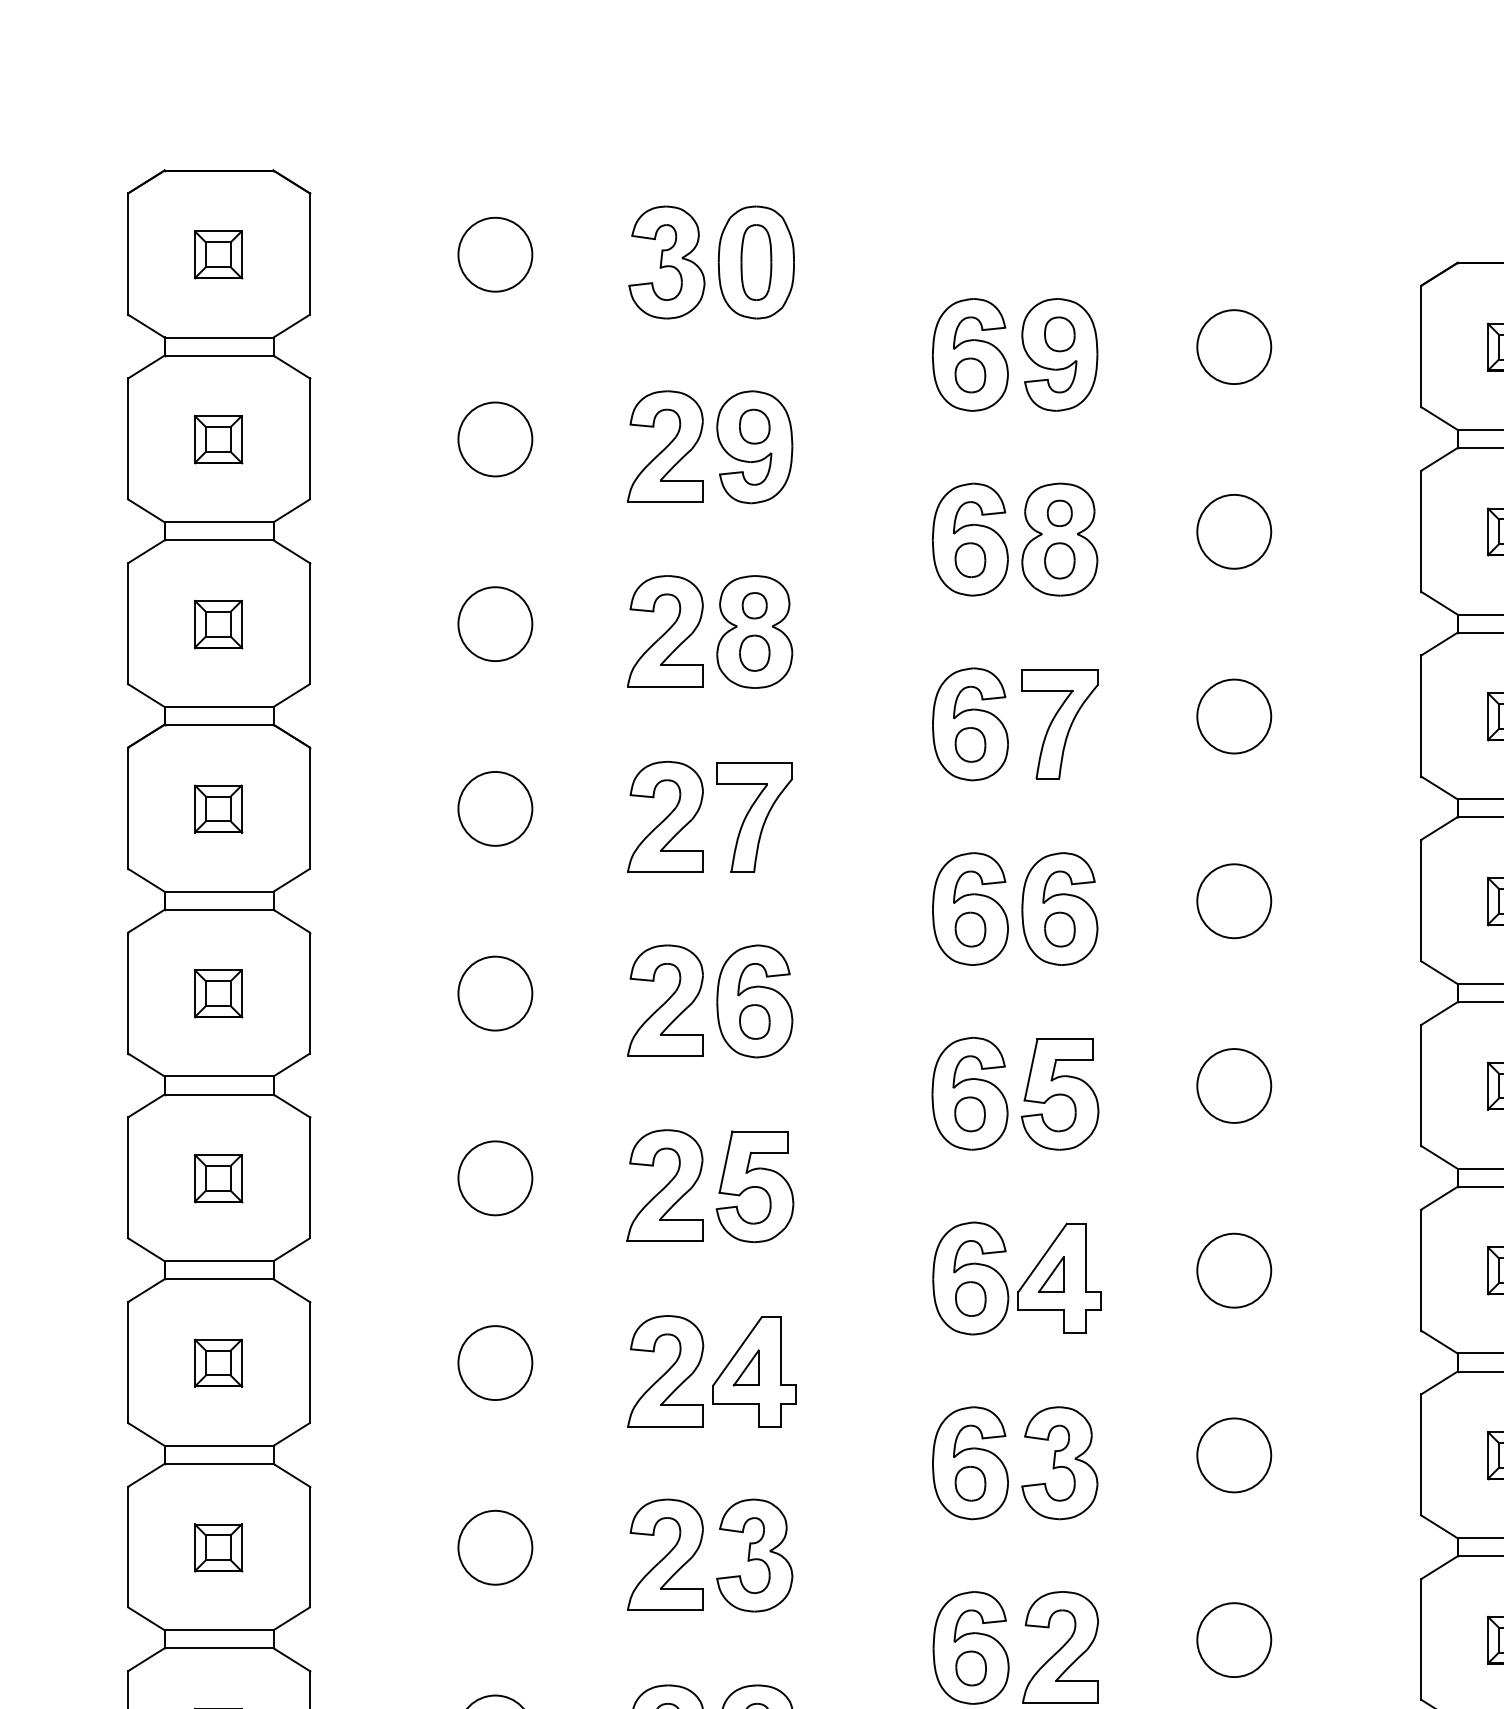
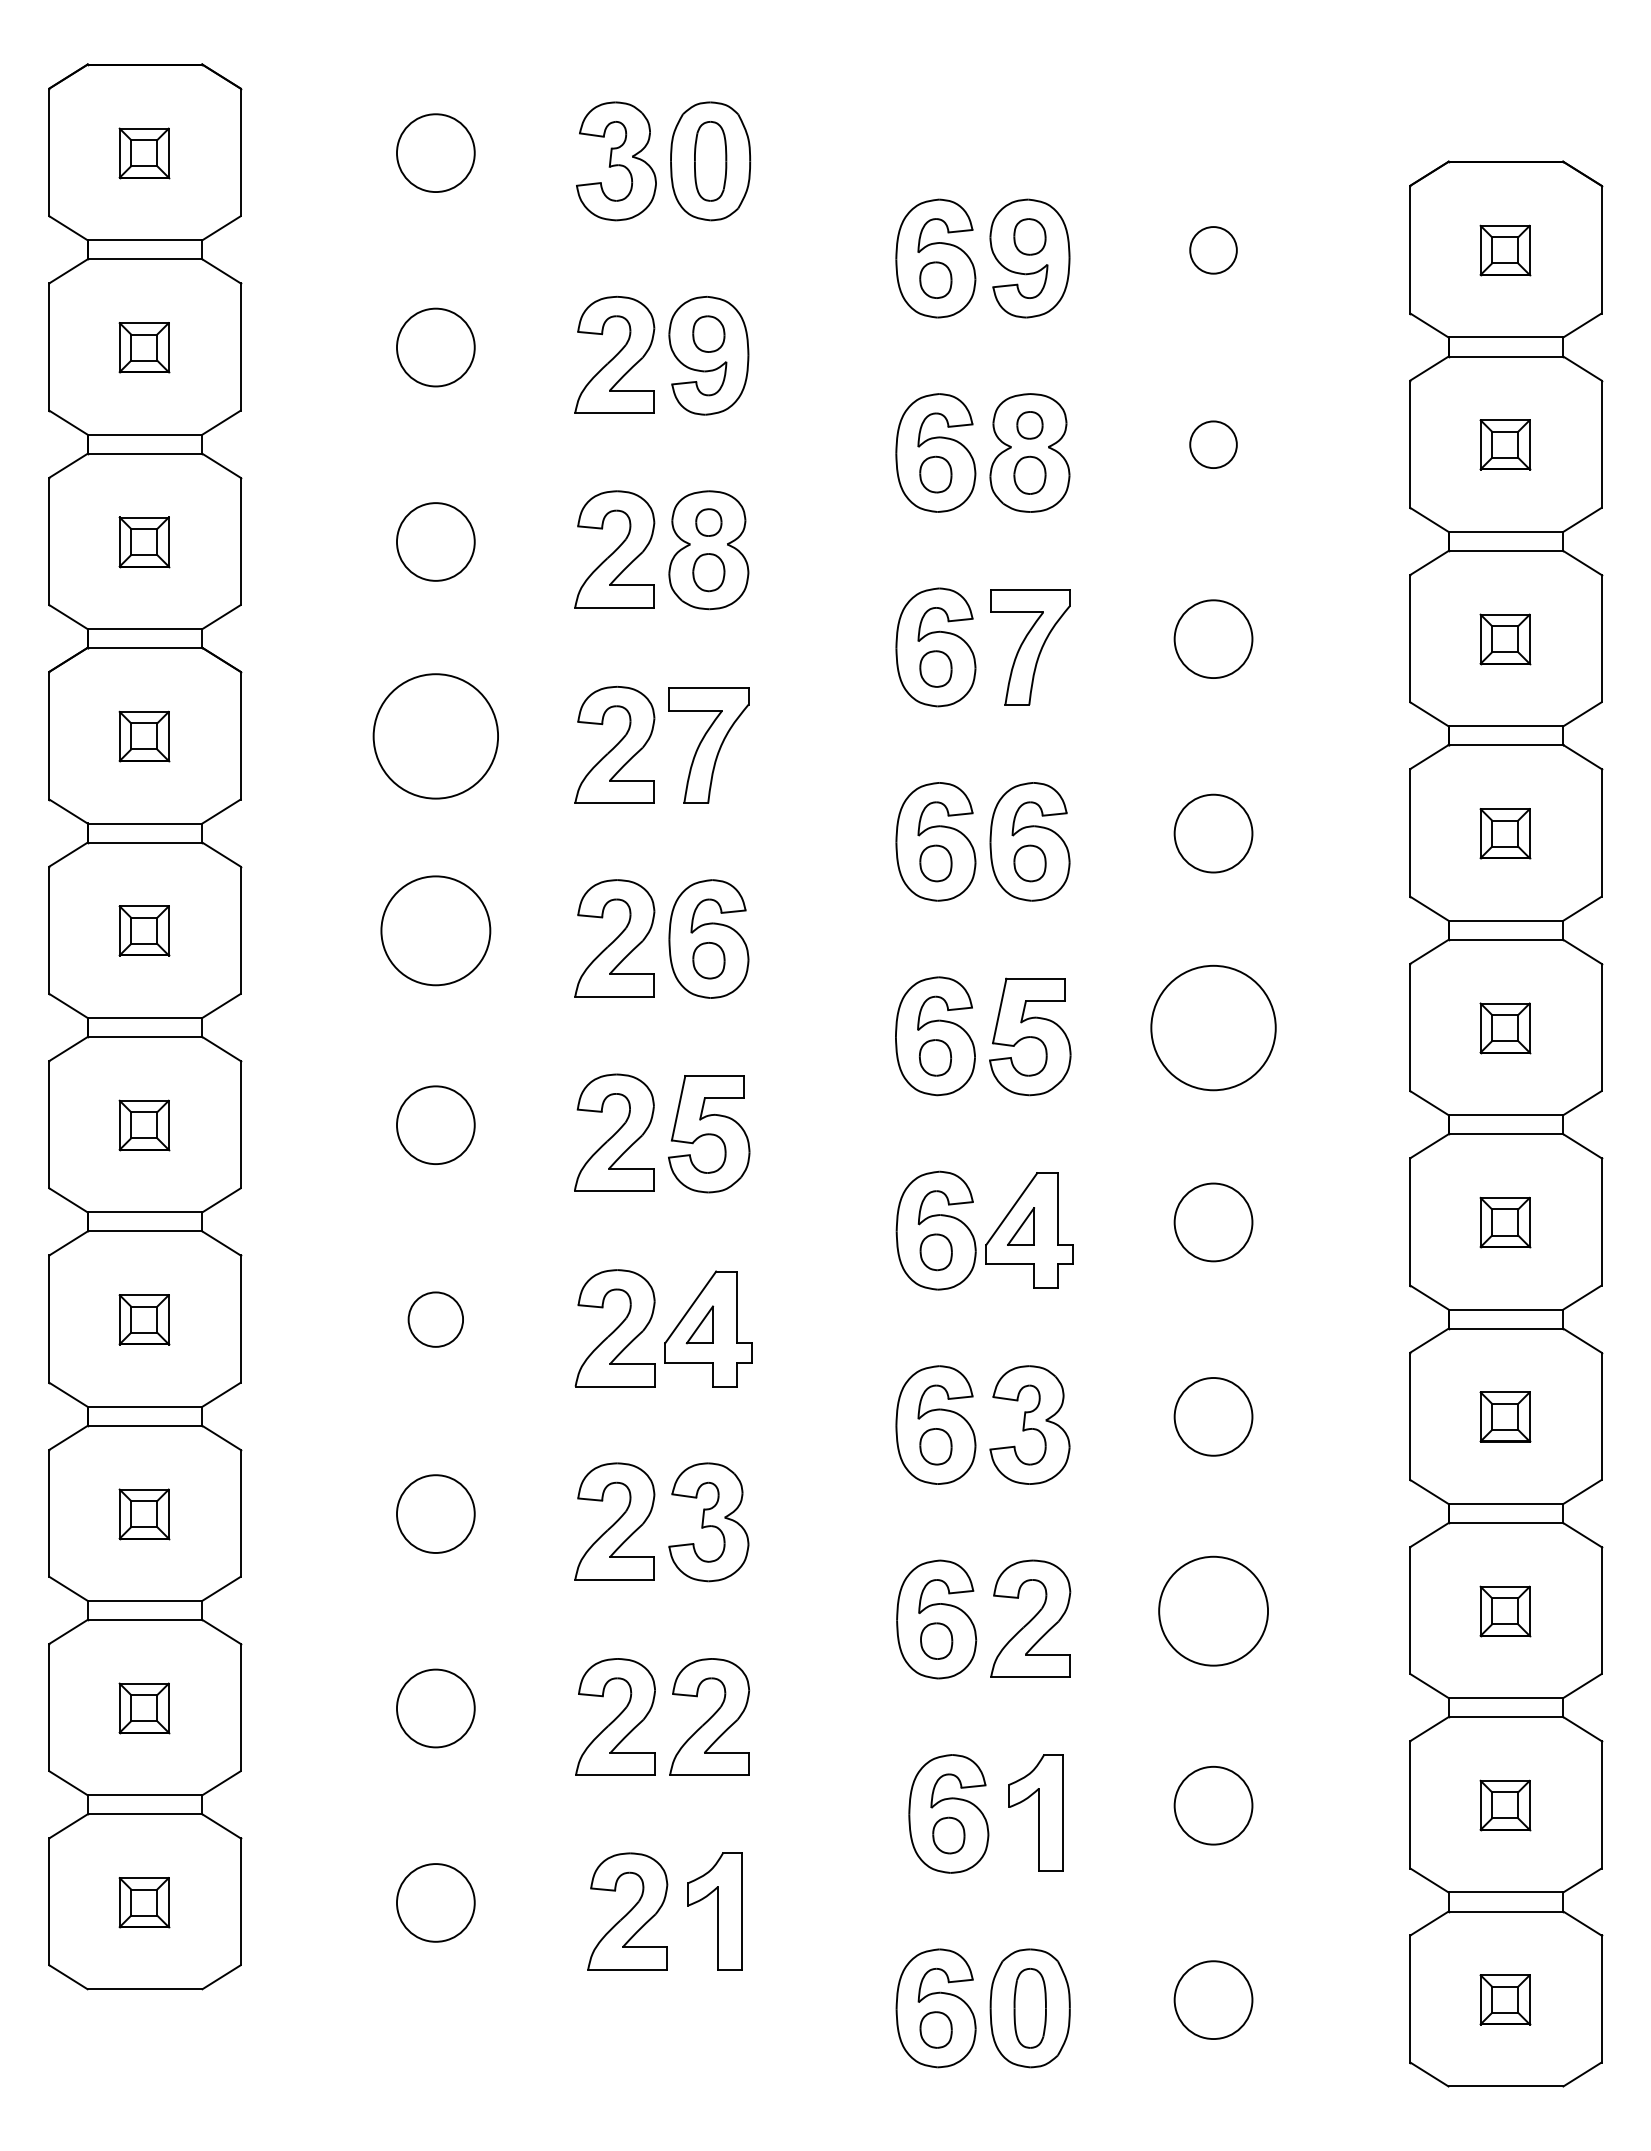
circle: (1234, 347) -> (1213, 250), size x0.6
circle: (1234, 531) -> (1213, 444), size x0.6
circle: (495, 808) -> (435, 736), size x1.6
circle: (495, 993) -> (435, 930), size x1.4
circle: (1234, 1085) -> (1213, 1027), size x1.6
circle: (495, 1362) -> (435, 1319), size x0.7
circle: (1234, 1640) -> (1213, 1611), size x1.4

